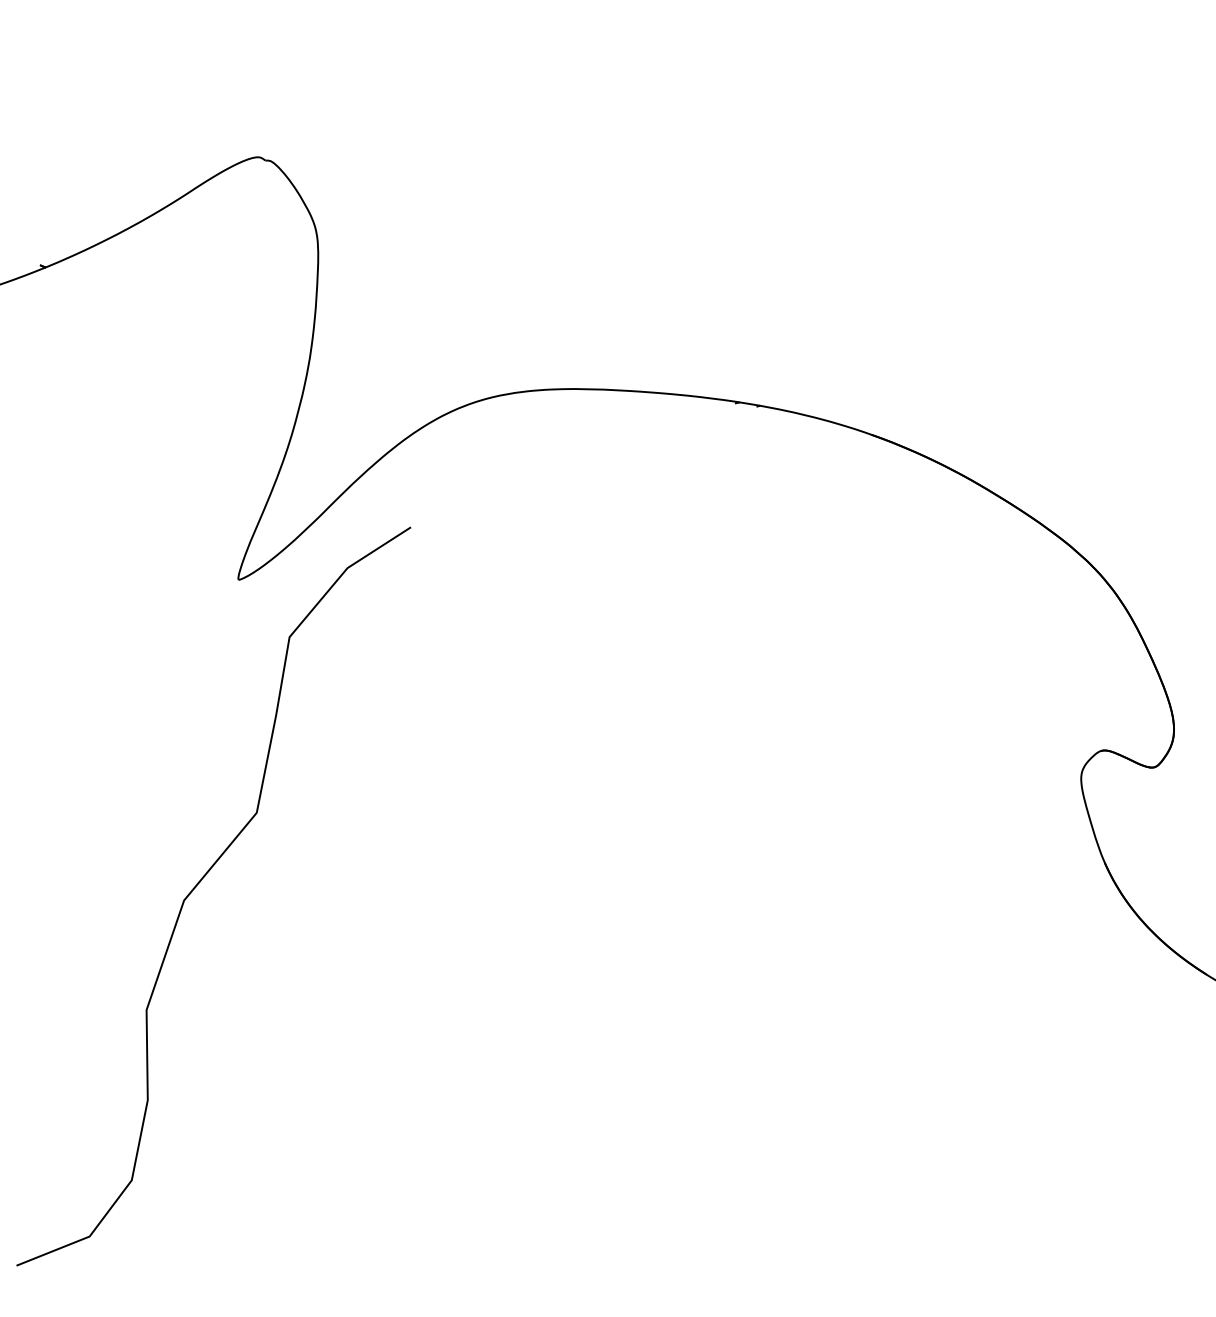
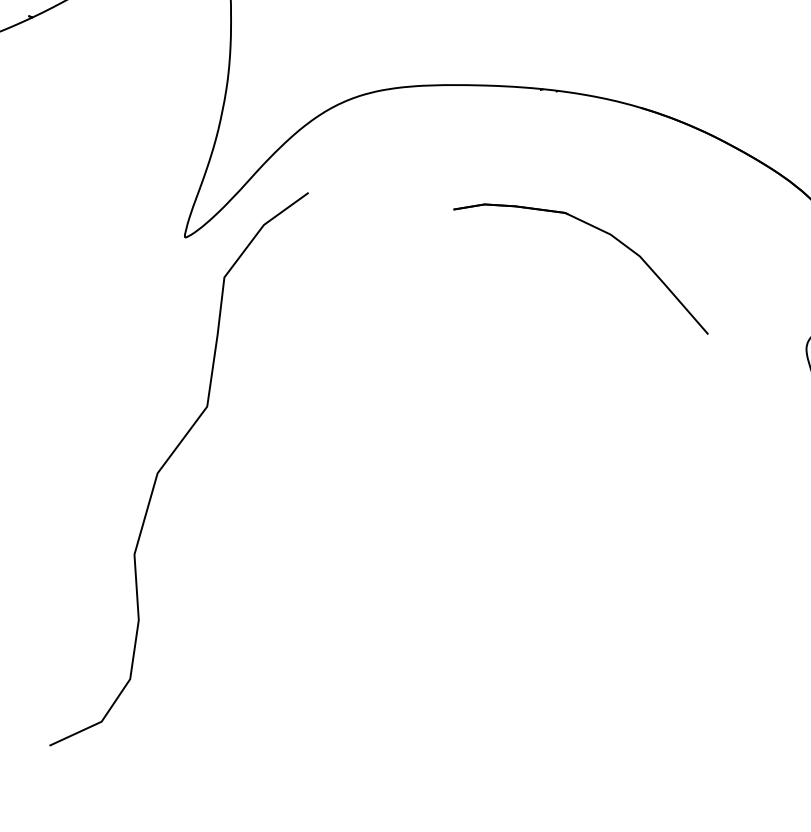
part: (804, 598) -> (598, 229), added

